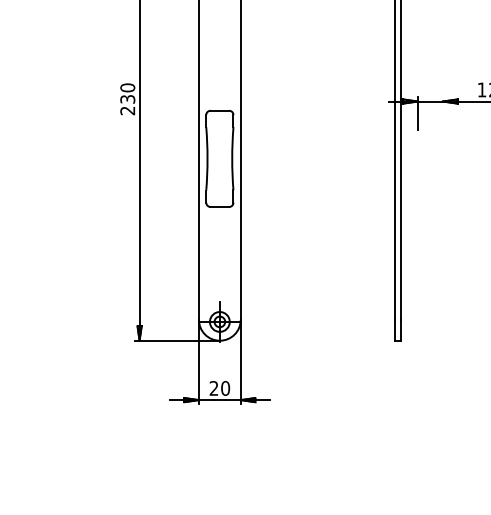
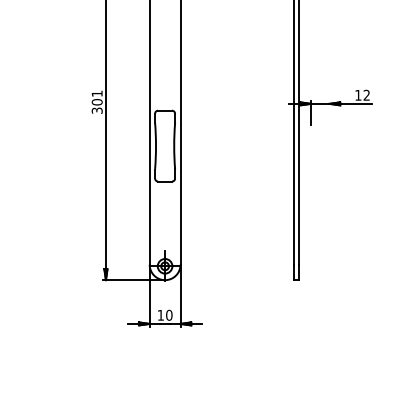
text: (126, 98) -> (96, 101), 230 -> 301
text: (213, 387) -> (160, 314), 20 -> 10

